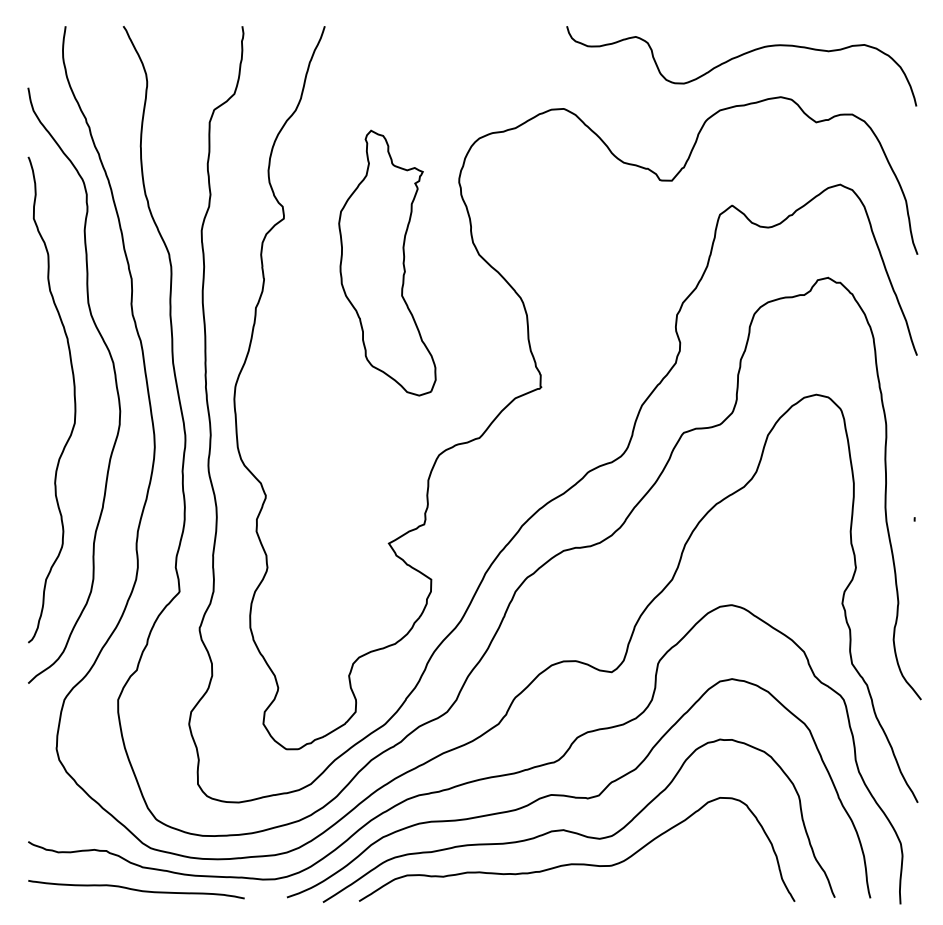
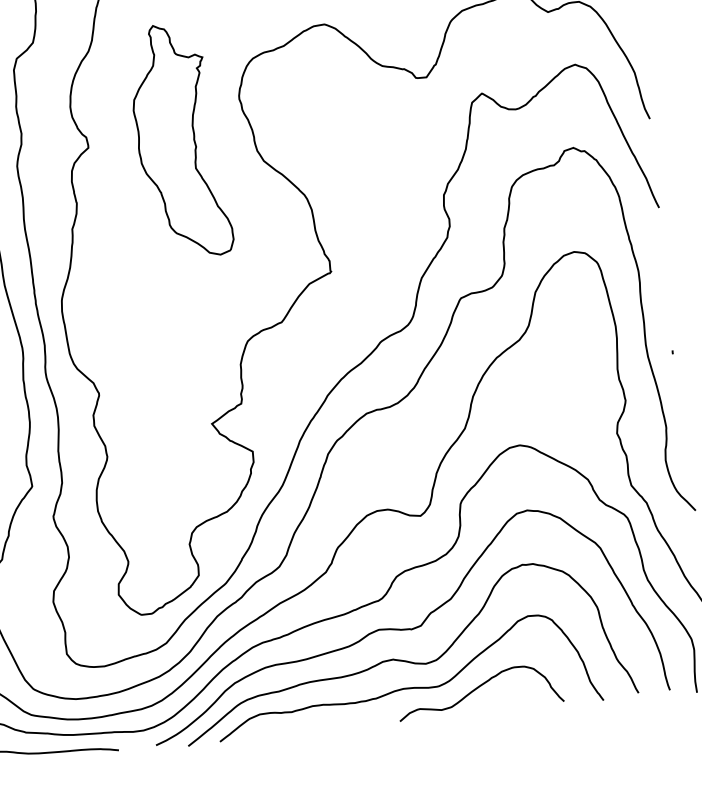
part: (387, 262) -> (179, 140), moved
curve: (654, 873) -> (477, 689), added

